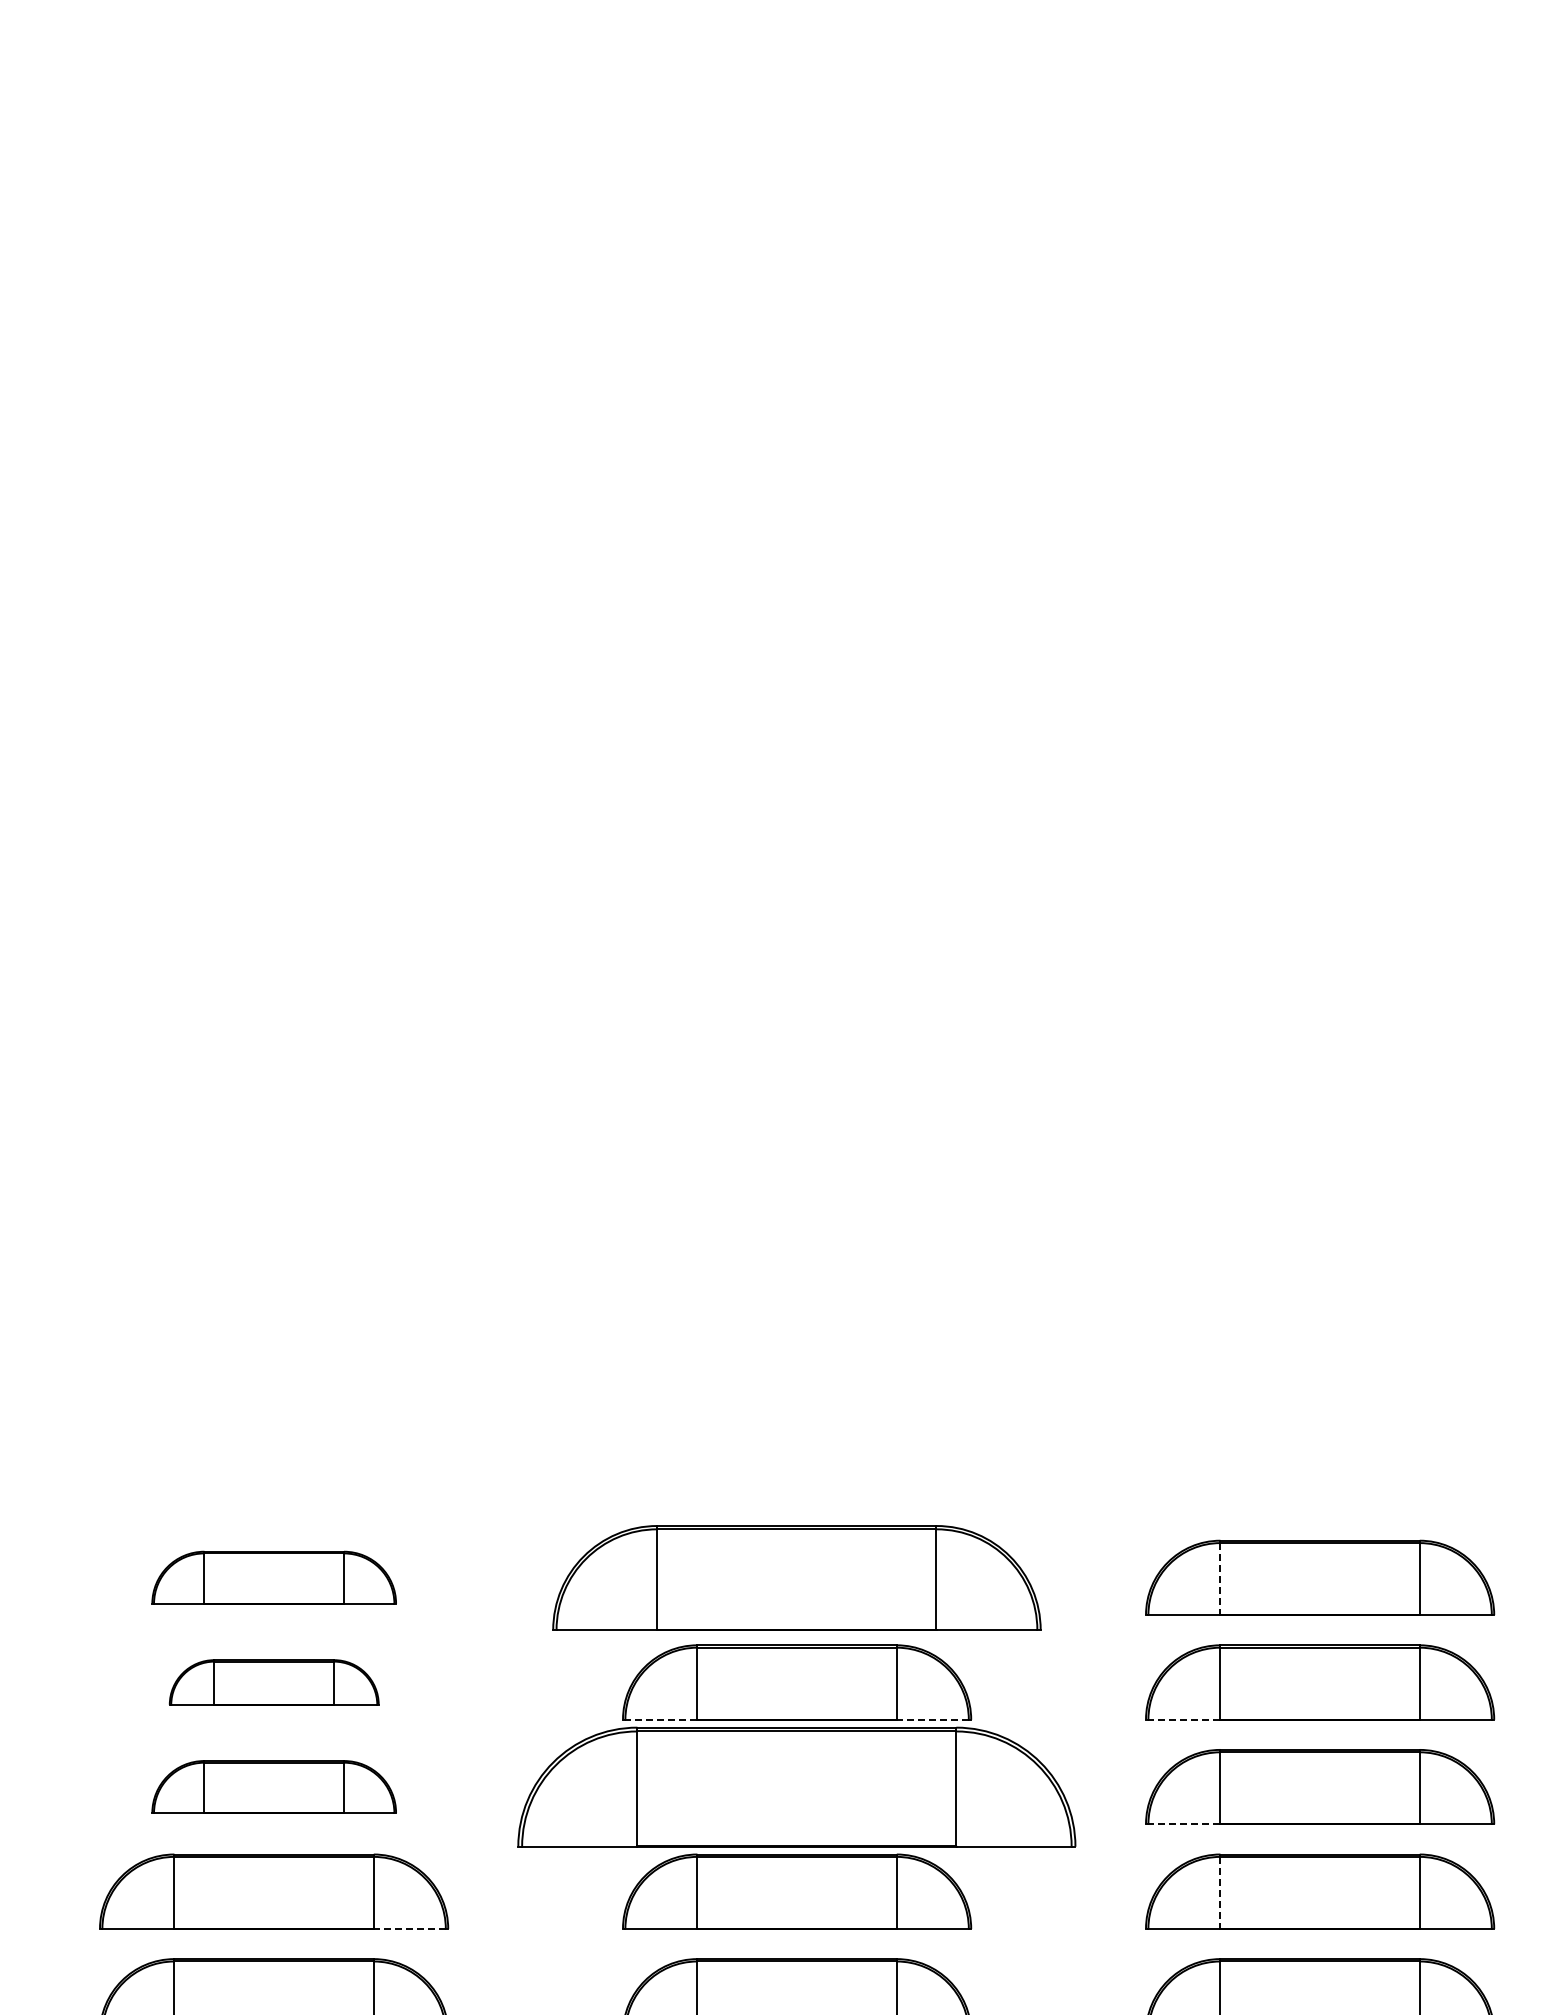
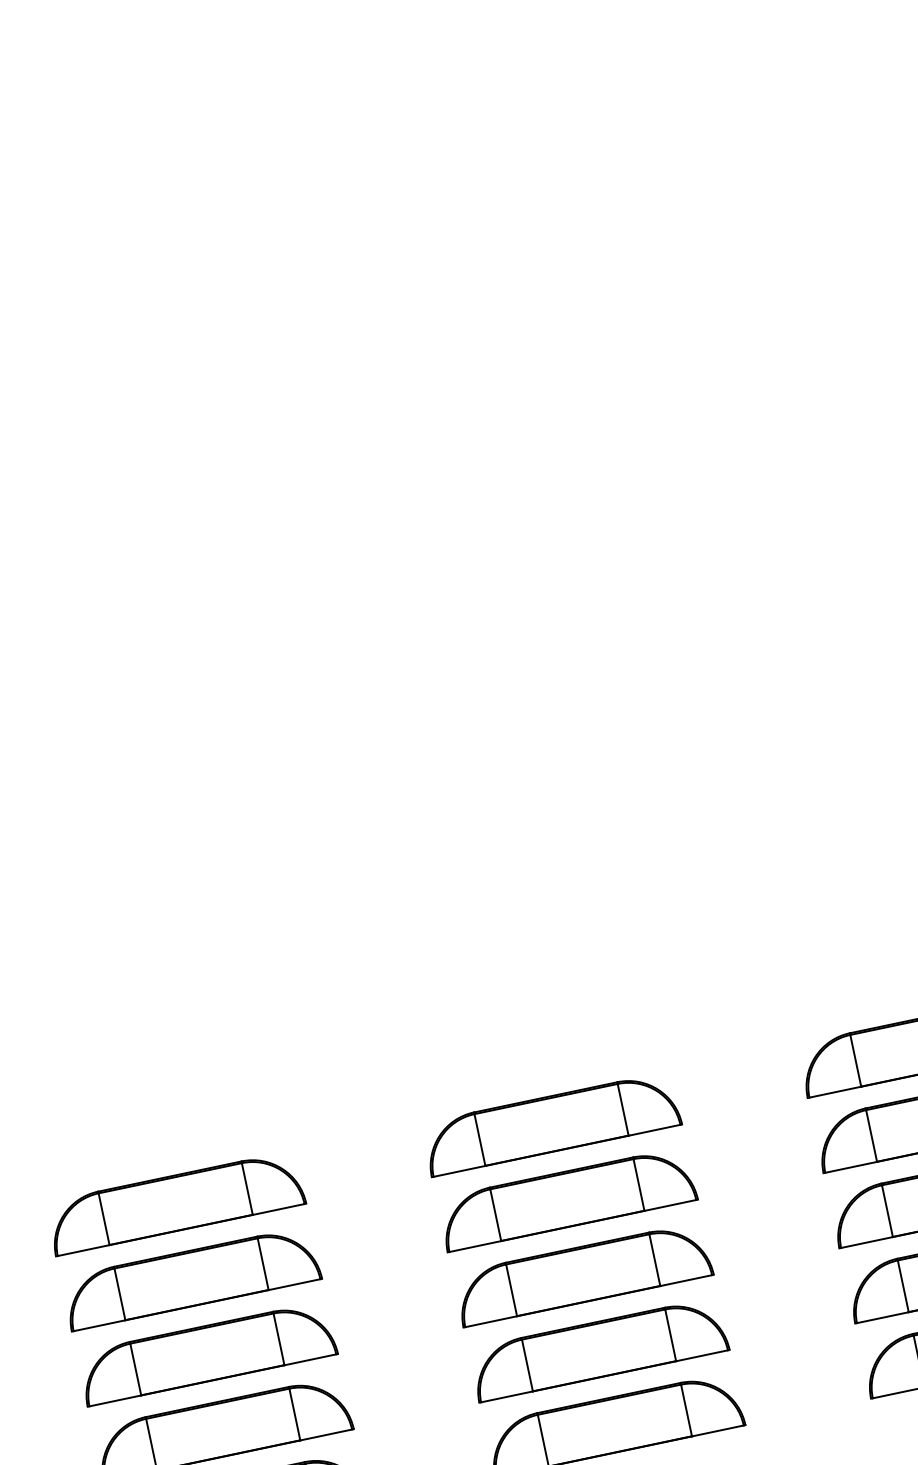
part: (274, 1577) -> (175, 1202), size x1.43
part: (797, 1577) -> (551, 1123), size x0.71
line: (1220, 1579) -> (855, 1061), dashed -> solid
part: (274, 1682) -> (191, 1278), size x1.67
line: (661, 1719) -> (475, 1246), dashed -> solid
line: (932, 1719) -> (670, 1205), dashed -> solid
line: (1184, 1719) -> (851, 1167), dashed -> solid
part: (274, 1786) -> (207, 1353), size x1.43
part: (797, 1786) -> (583, 1273), size x0.62
line: (1184, 1824) -> (867, 1242), dashed -> solid
line: (1220, 1892) -> (903, 1286), dashed -> solid
line: (409, 1928) -> (325, 1434), dashed -> solid

